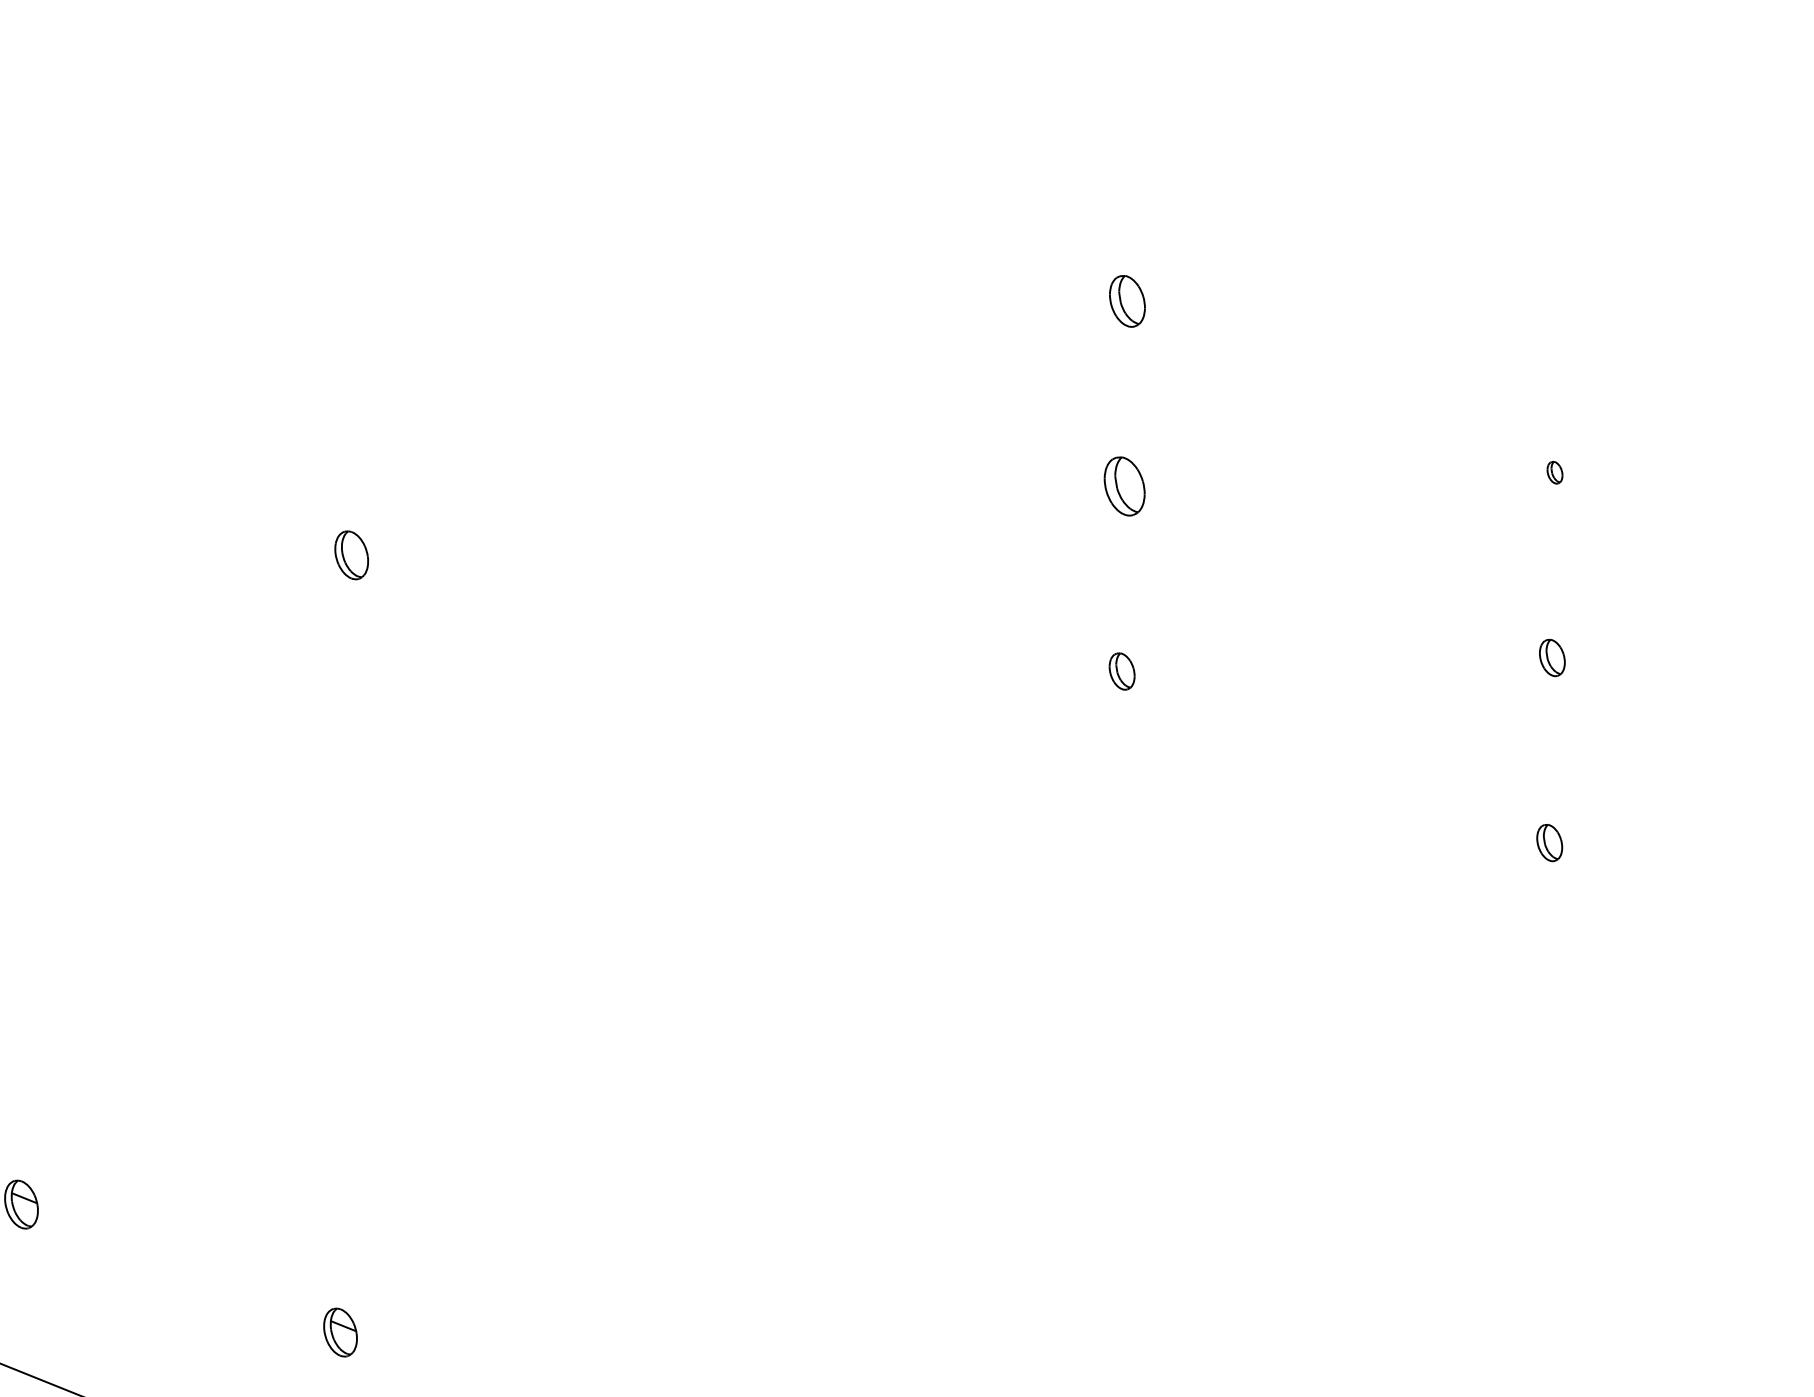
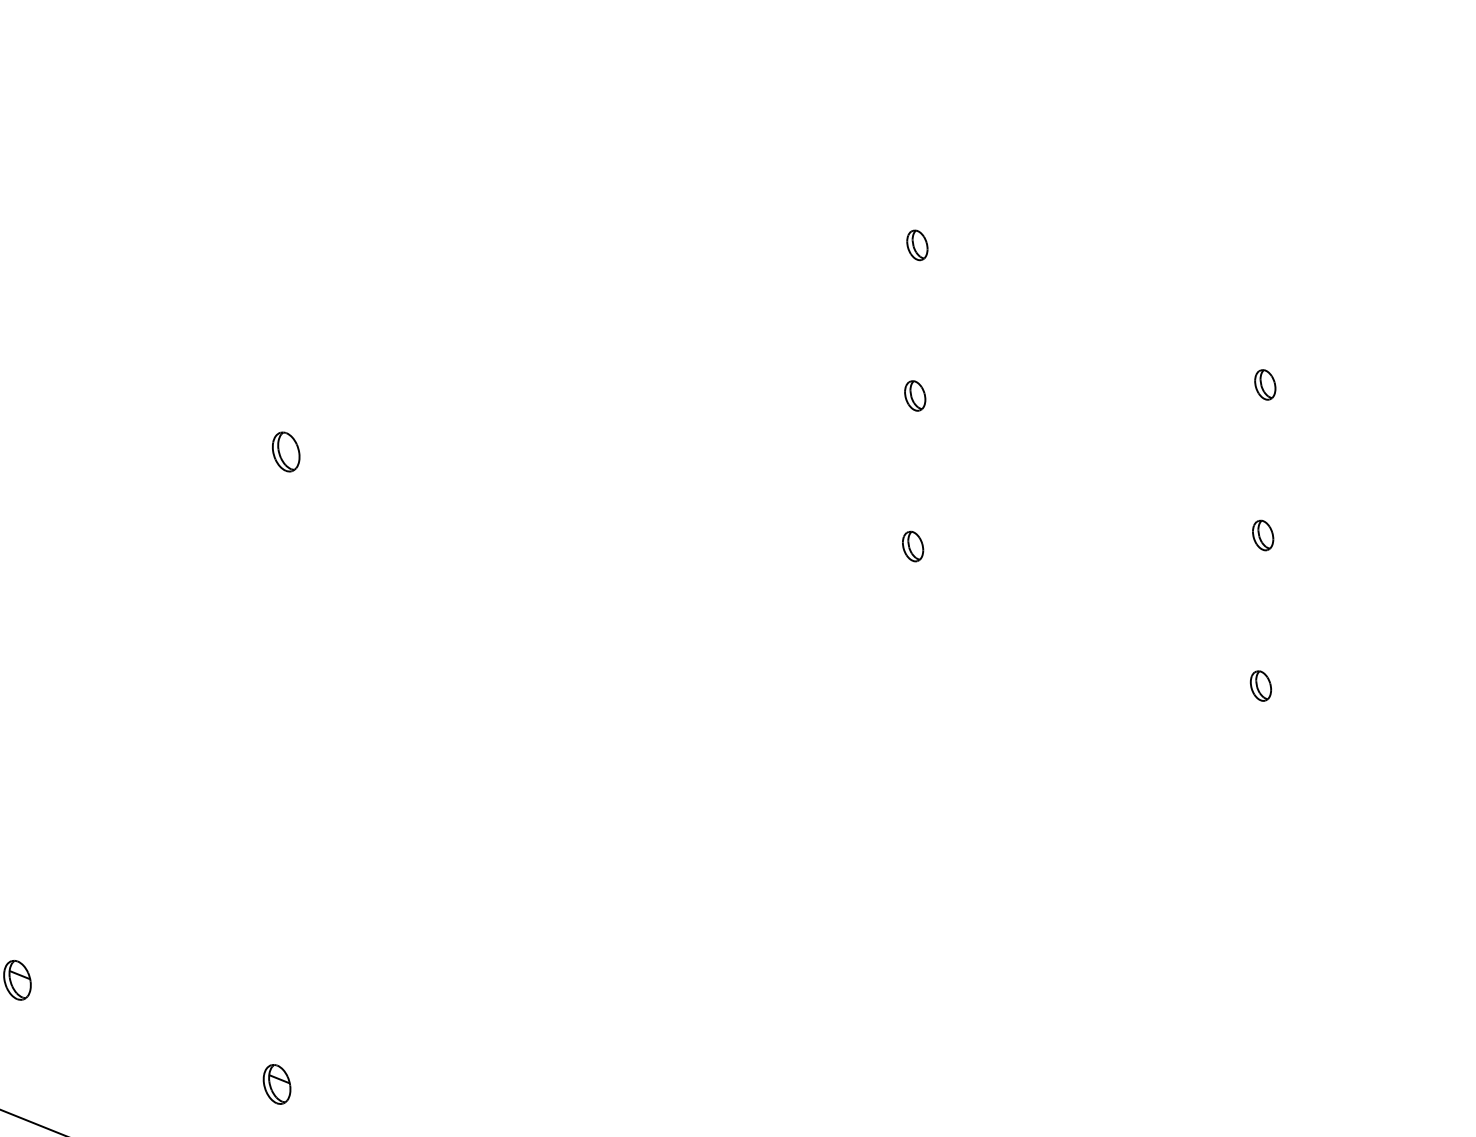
part: (1127, 301) -> (917, 245), size x0.71
part: (1554, 472) -> (1264, 384), size x1.67
part: (1124, 486) -> (914, 395), size x0.62

